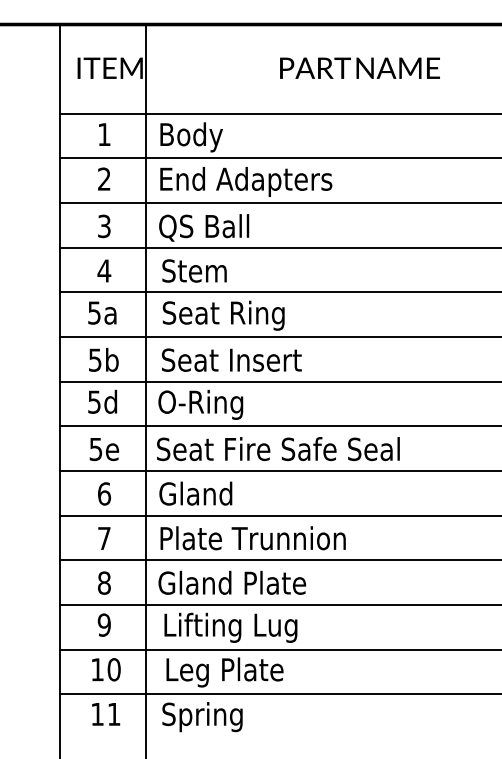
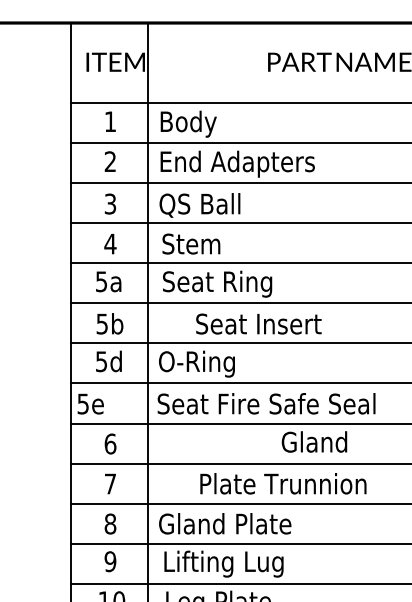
text: (231, 359) -> (258, 323), moved
text: (104, 449) -> (90, 404), moved
text: (195, 493) -> (314, 441), moved
text: (252, 538) -> (282, 483), moved

